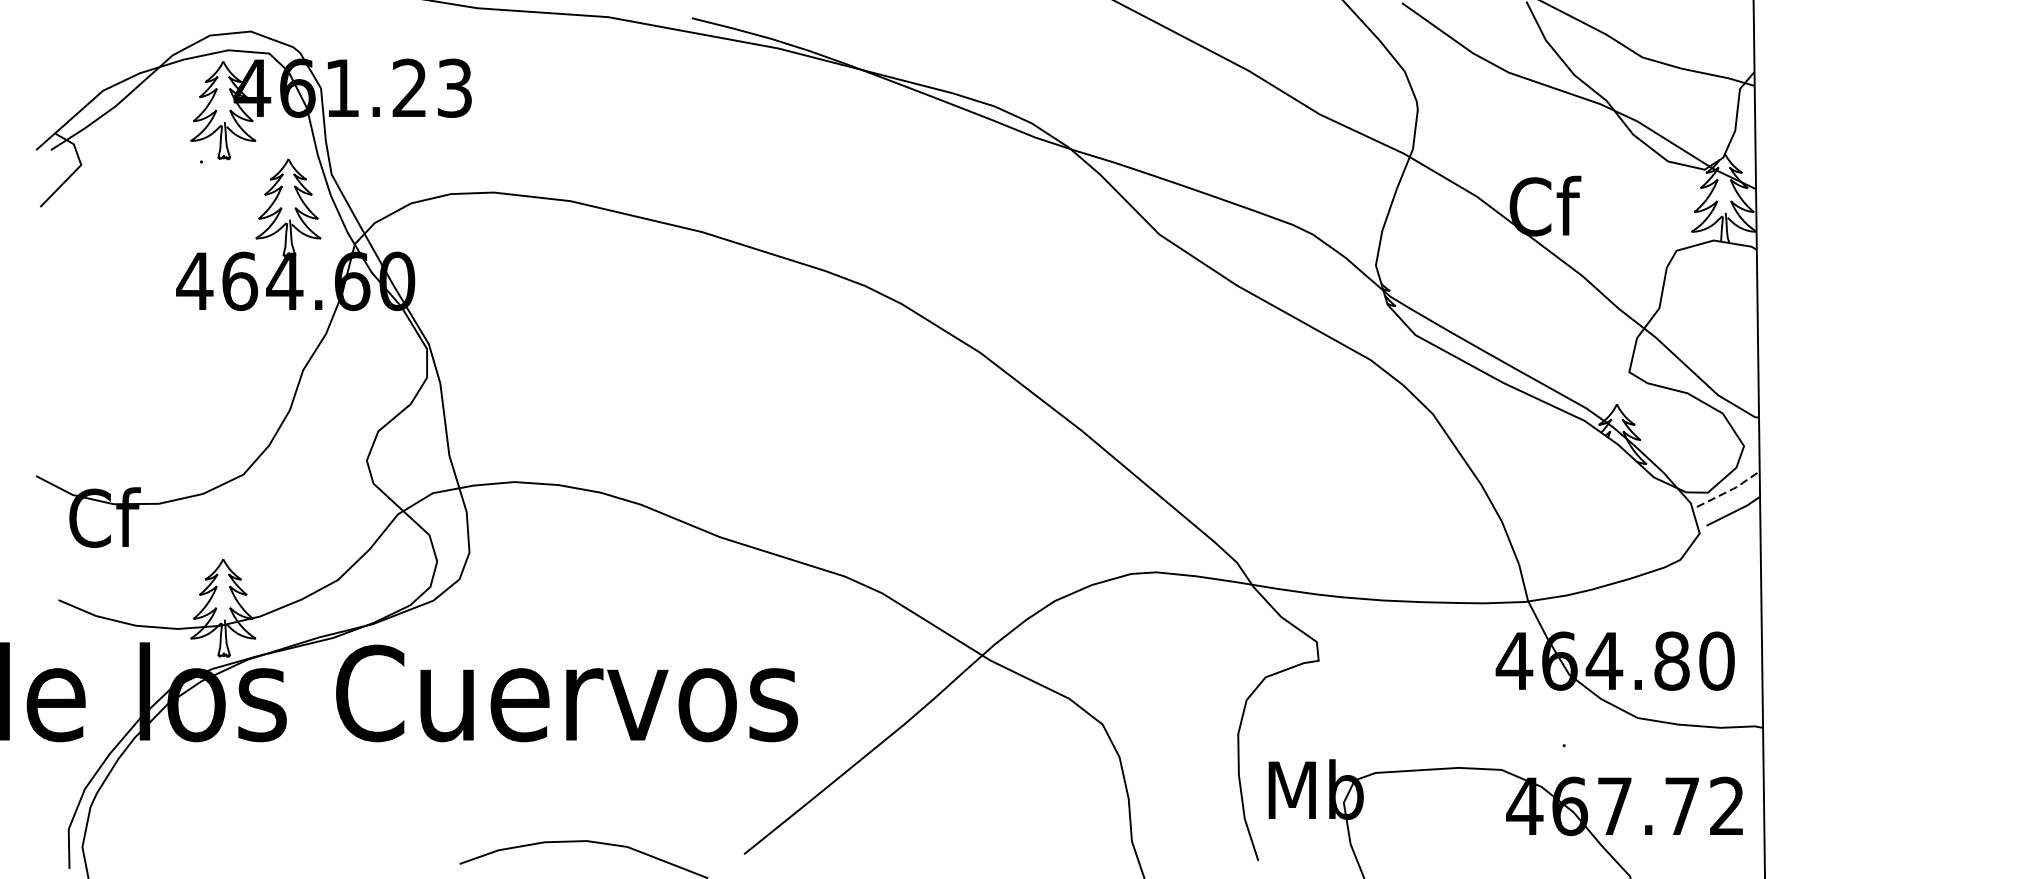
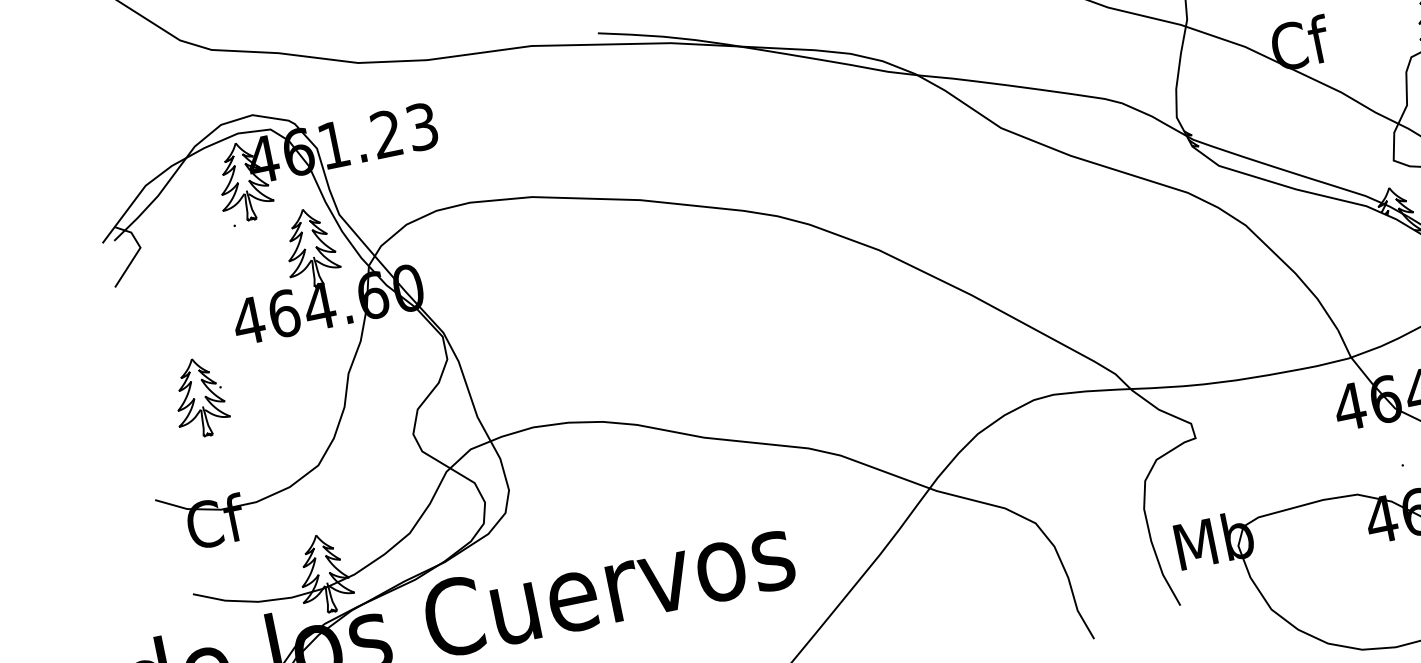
part: (115, 362) -> (199, 397), added

